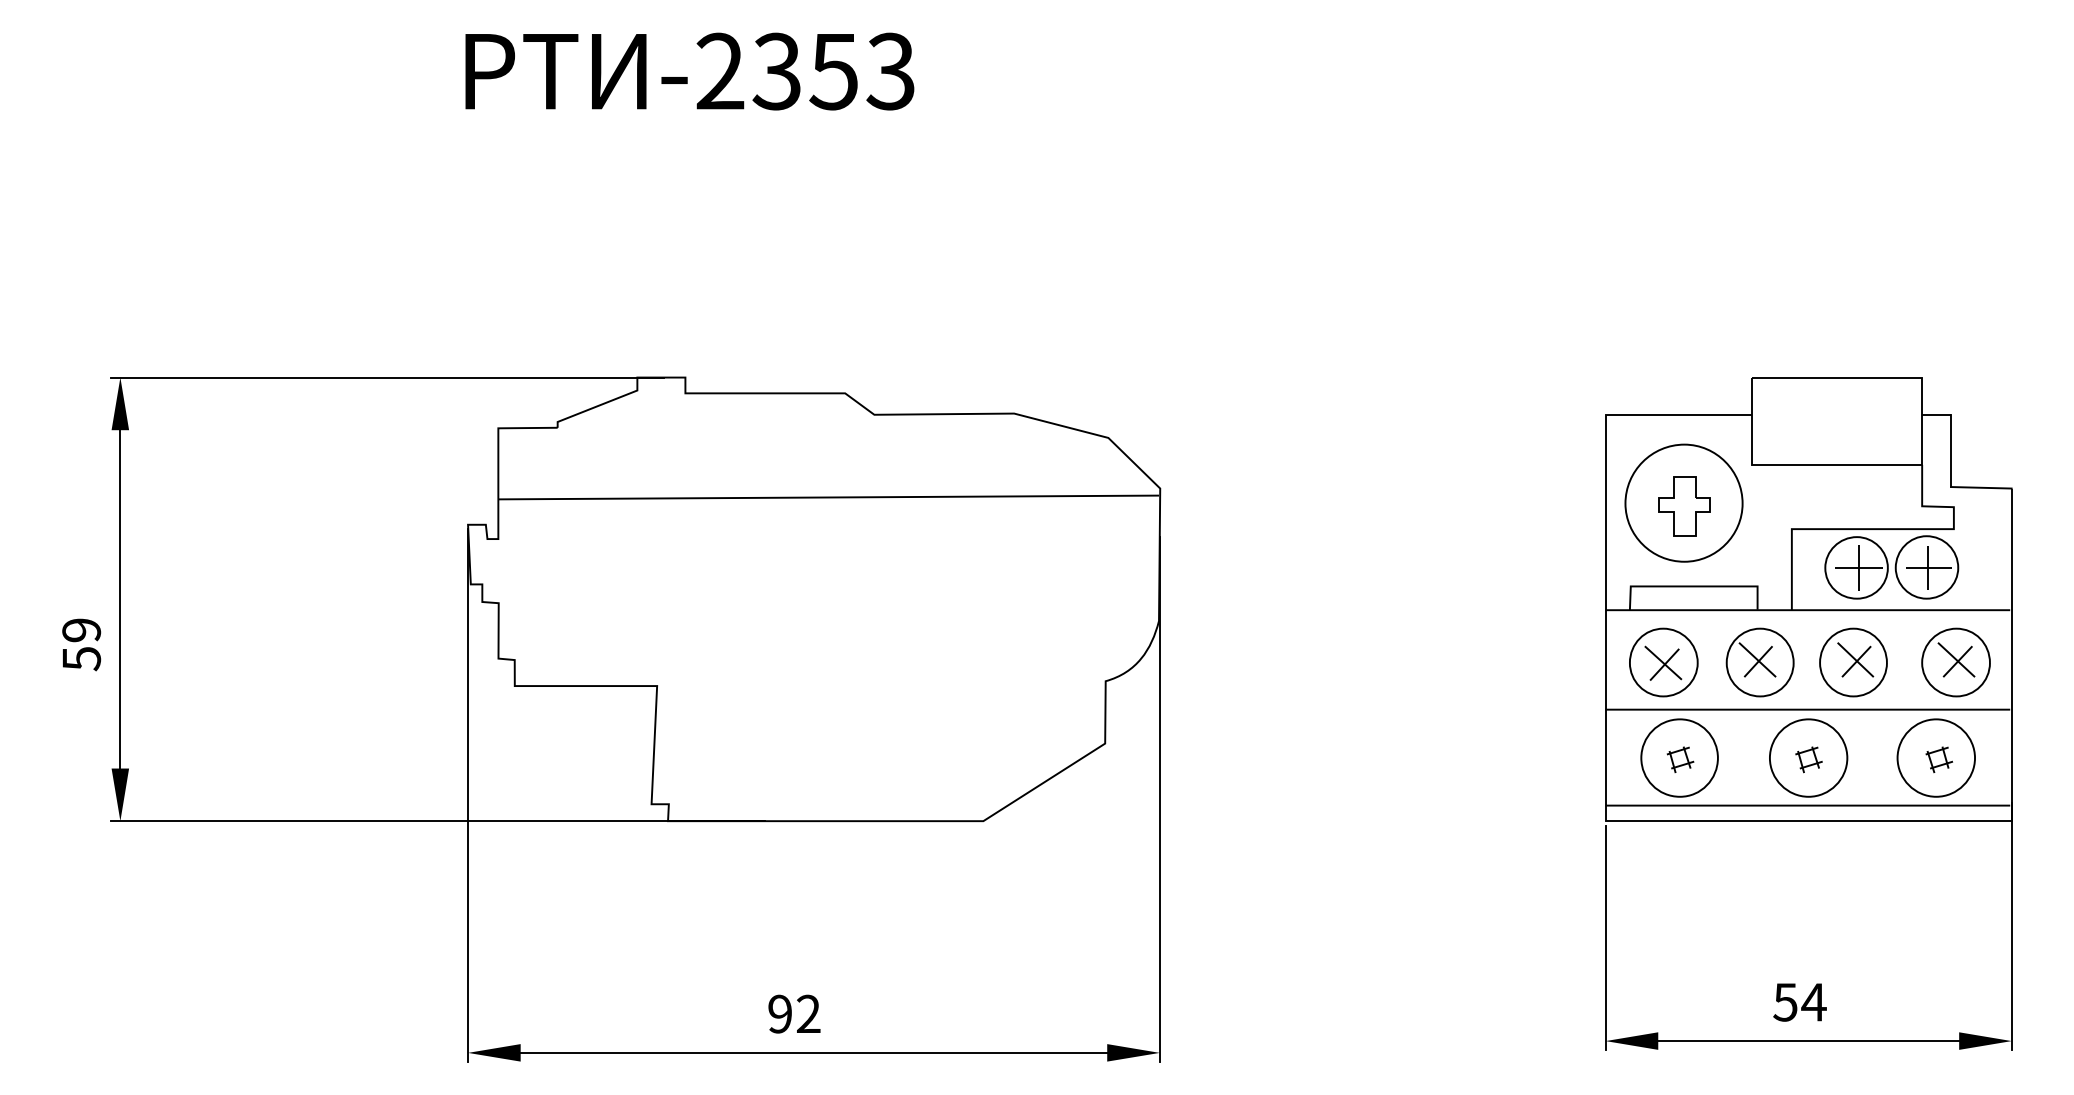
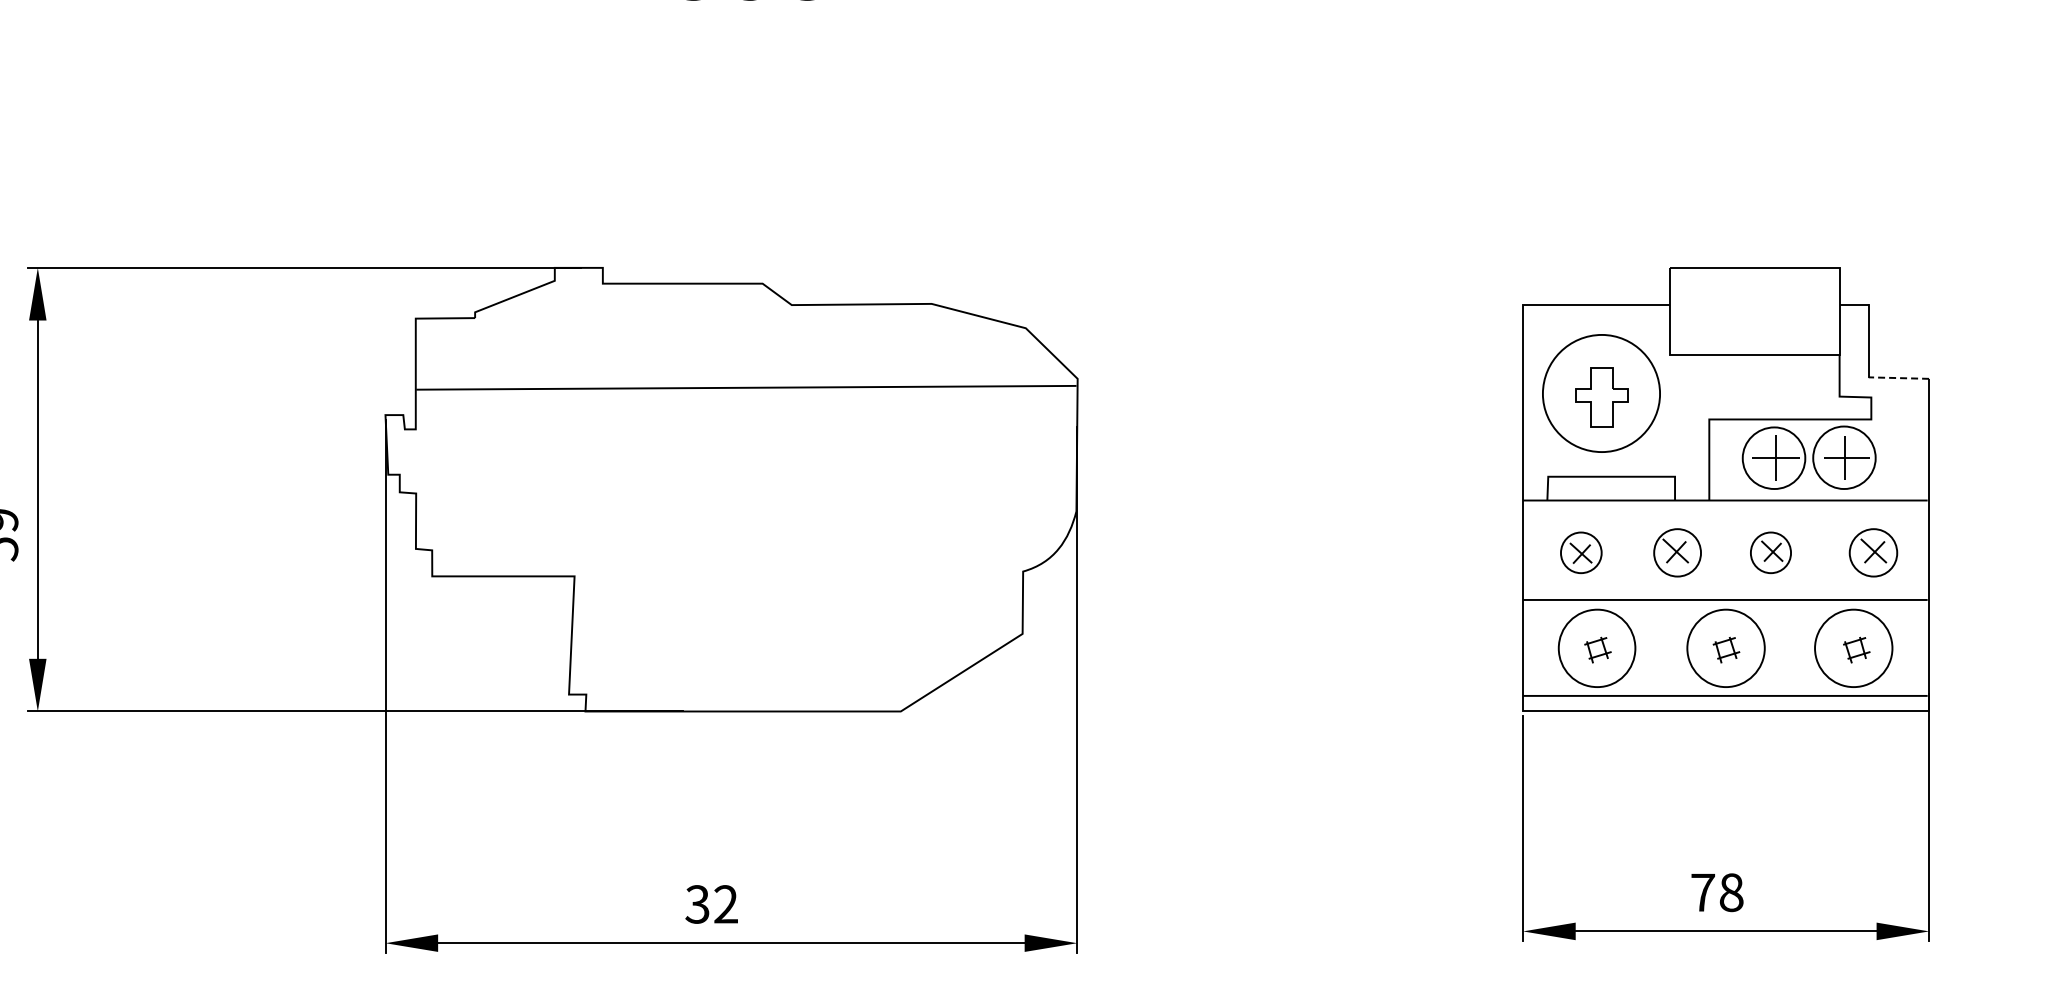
line: (1980, 487) -> (1897, 377), solid -> dashed
part: (1663, 662) -> (1580, 552), size x0.6
part: (1759, 662) -> (1676, 552), size x0.7
part: (1853, 662) -> (1770, 552), size x0.6
part: (1955, 662) -> (1872, 552), size x0.7
text: (1799, 1002) -> (1716, 892), 54 -> 78
text: (779, 1013) -> (696, 903), 92 -> 32

